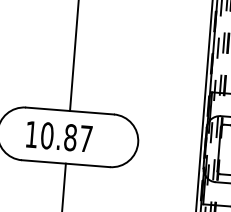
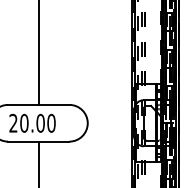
text: (59, 135) -> (32, 122), 10.87 -> 20.00

